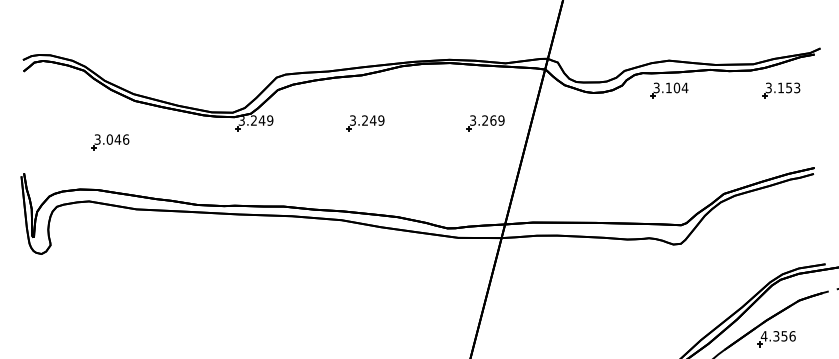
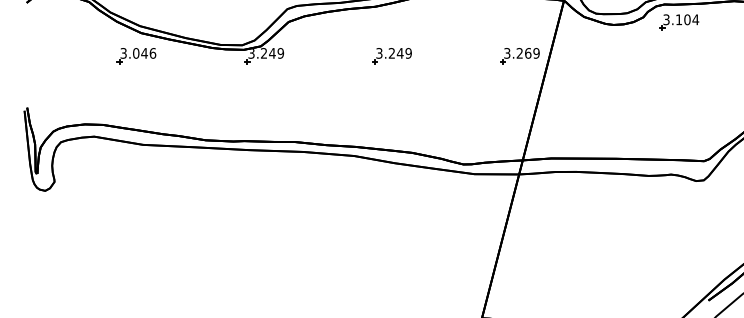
part: (669, 90) -> (679, 22), moved
part: (365, 123) -> (392, 56), moved
part: (485, 123) -> (520, 56), moved
part: (110, 142) -> (136, 56), moved

